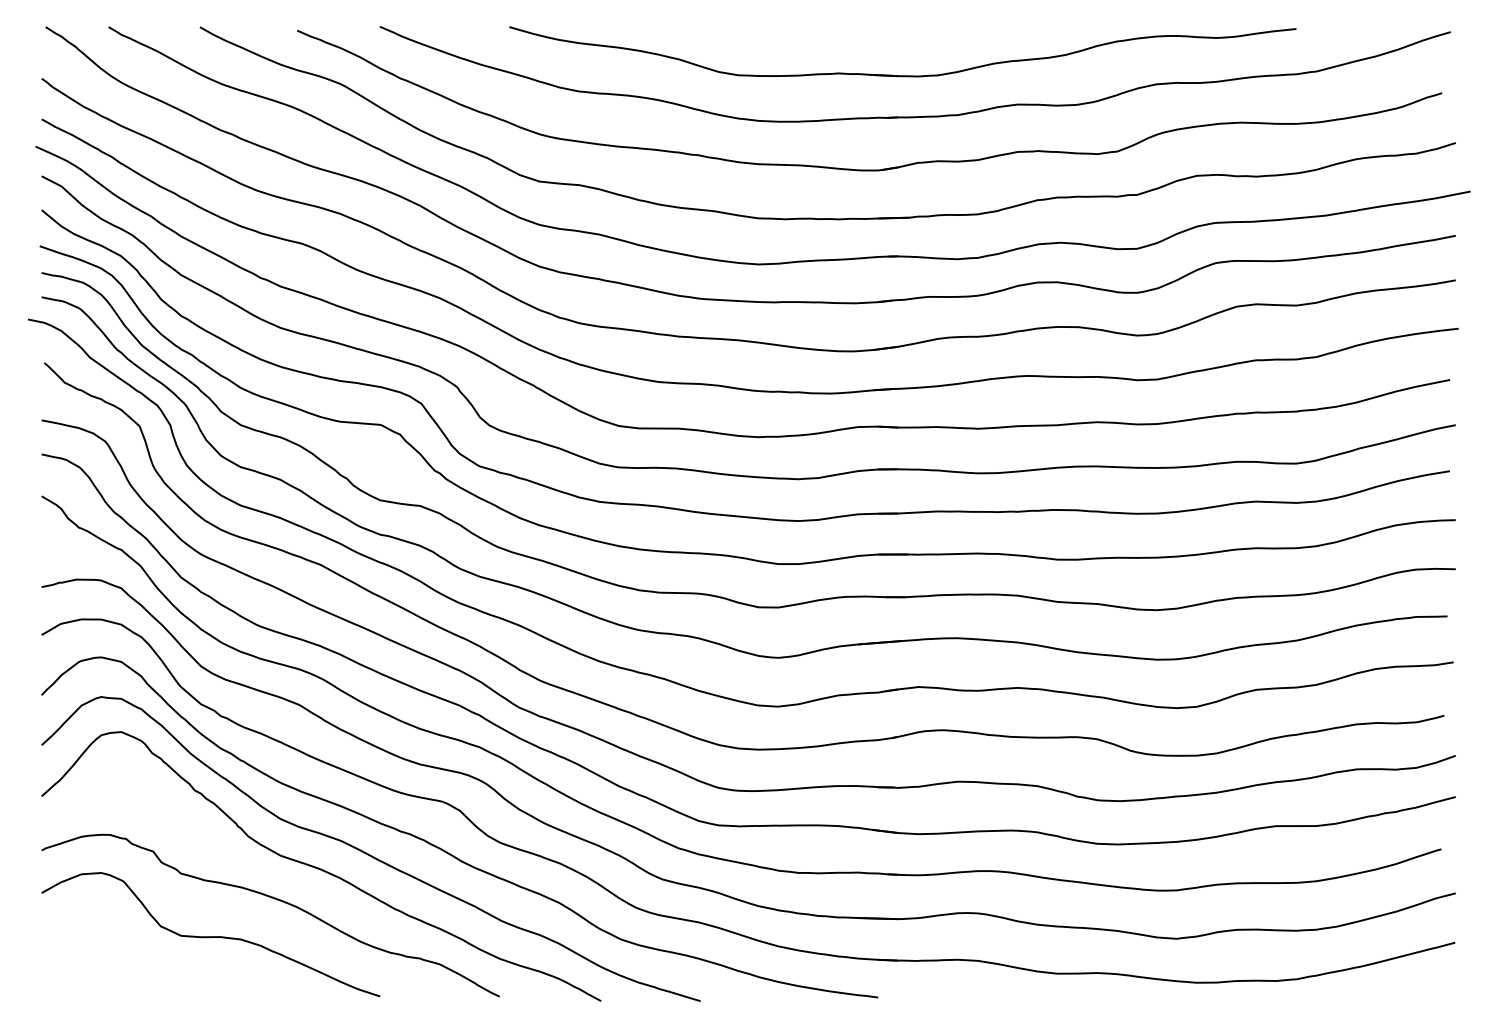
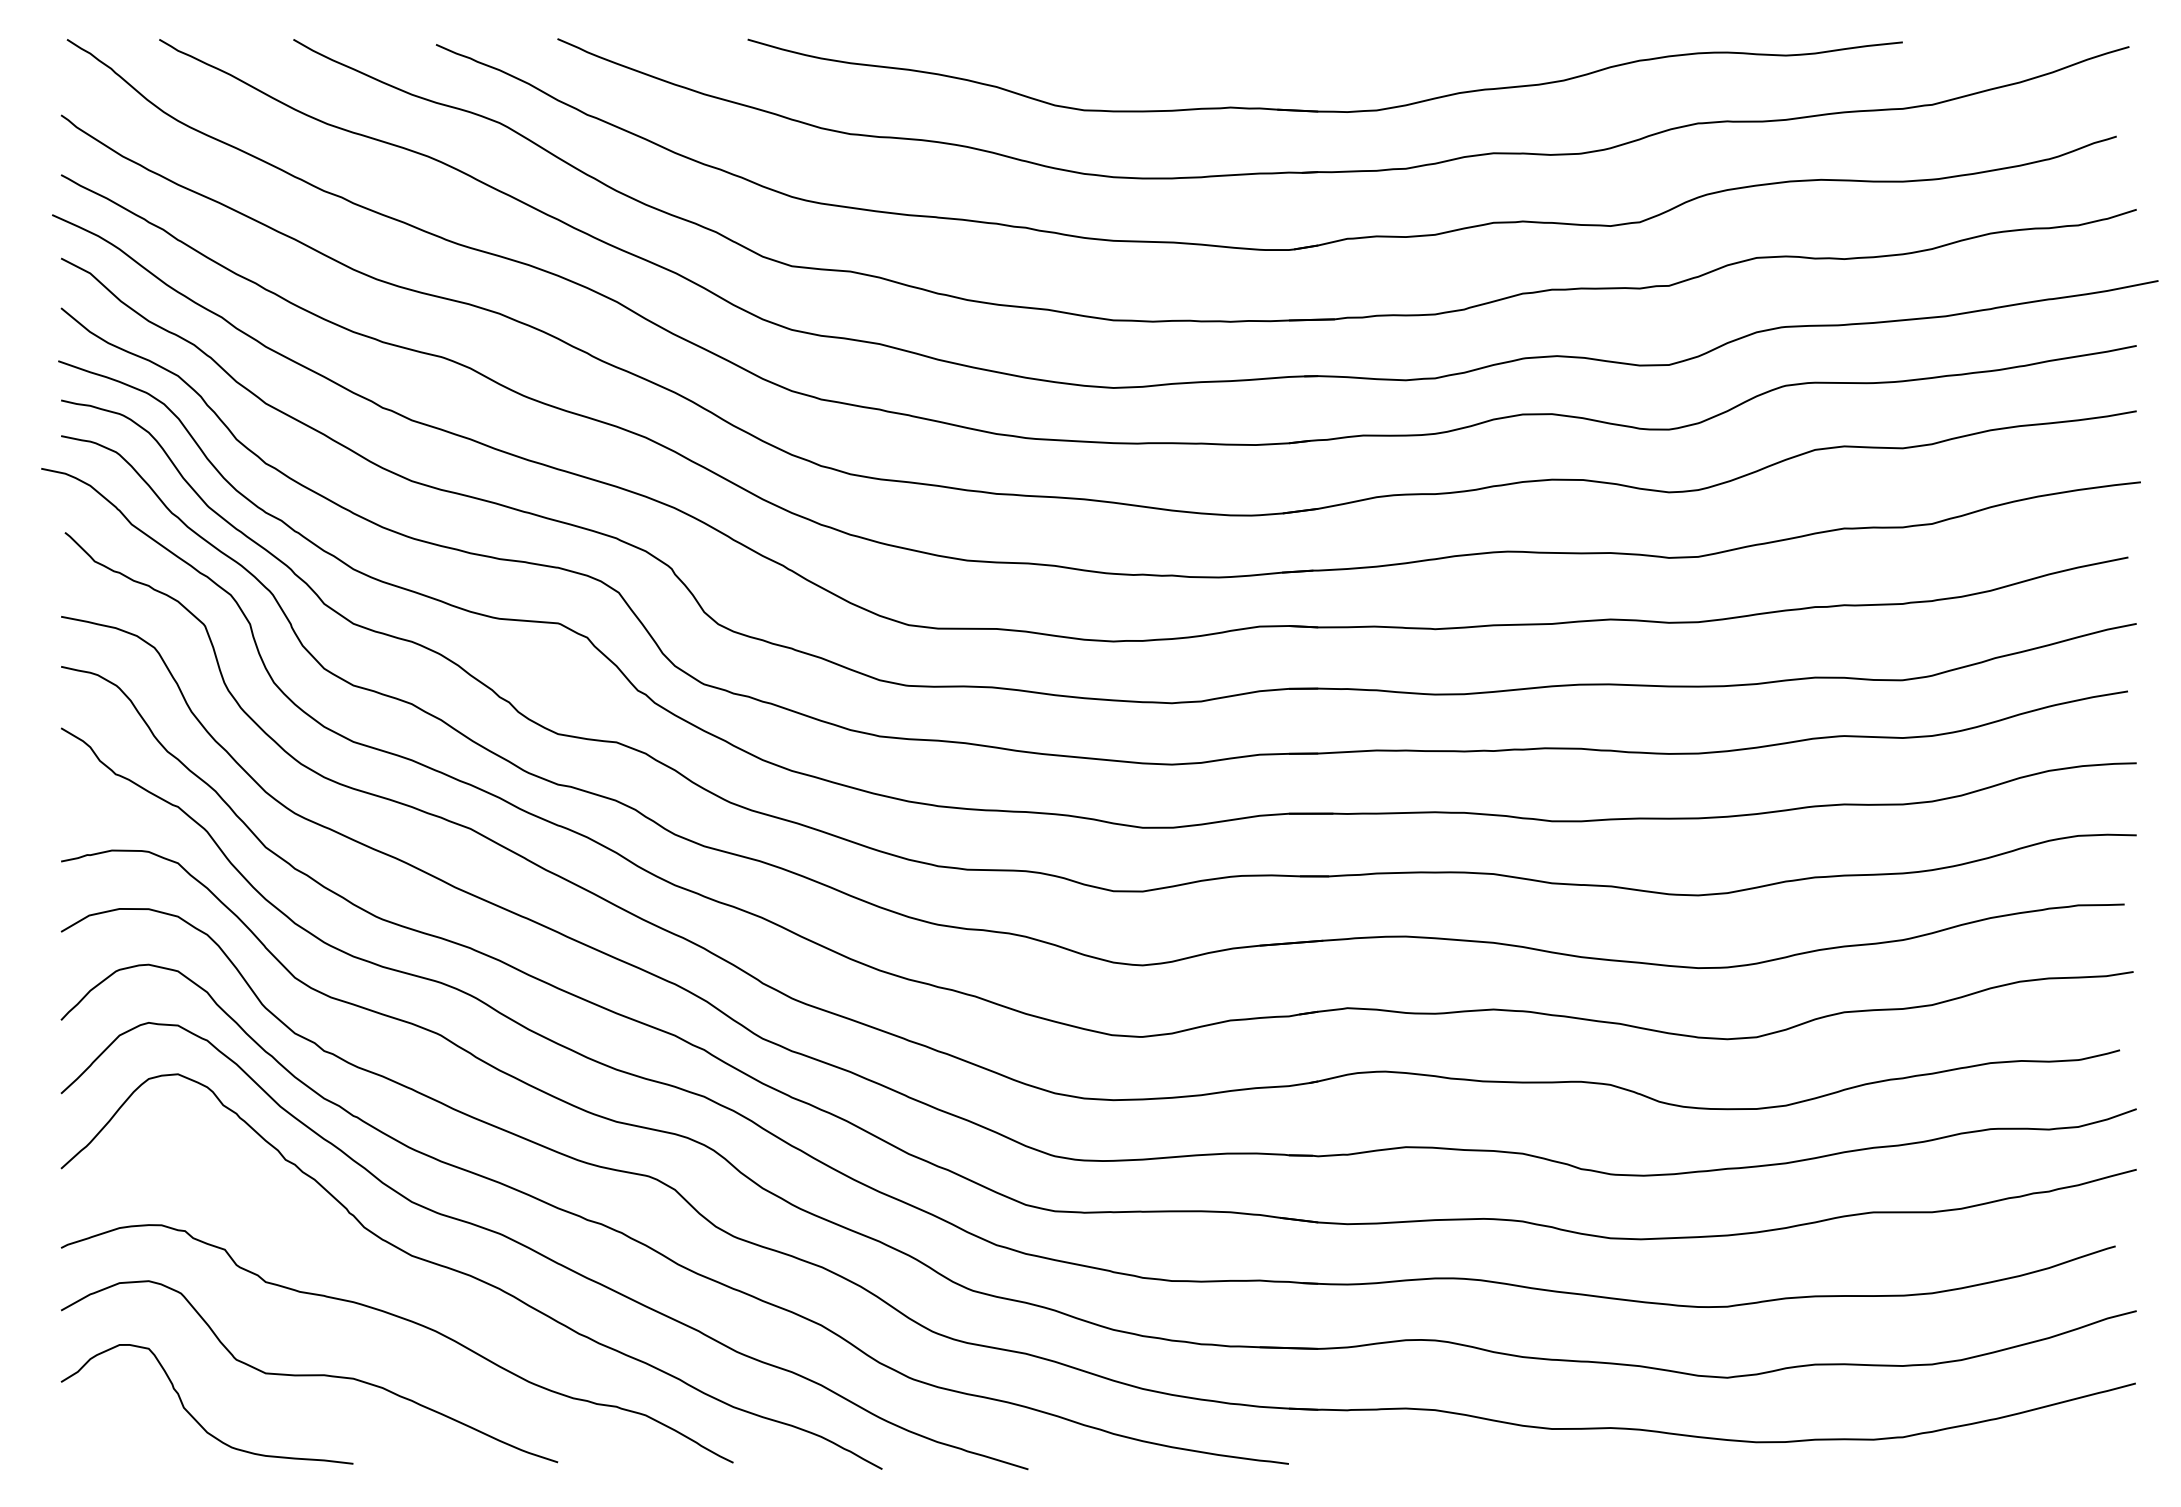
curve: (131, 964) -> (192, 1415), added

